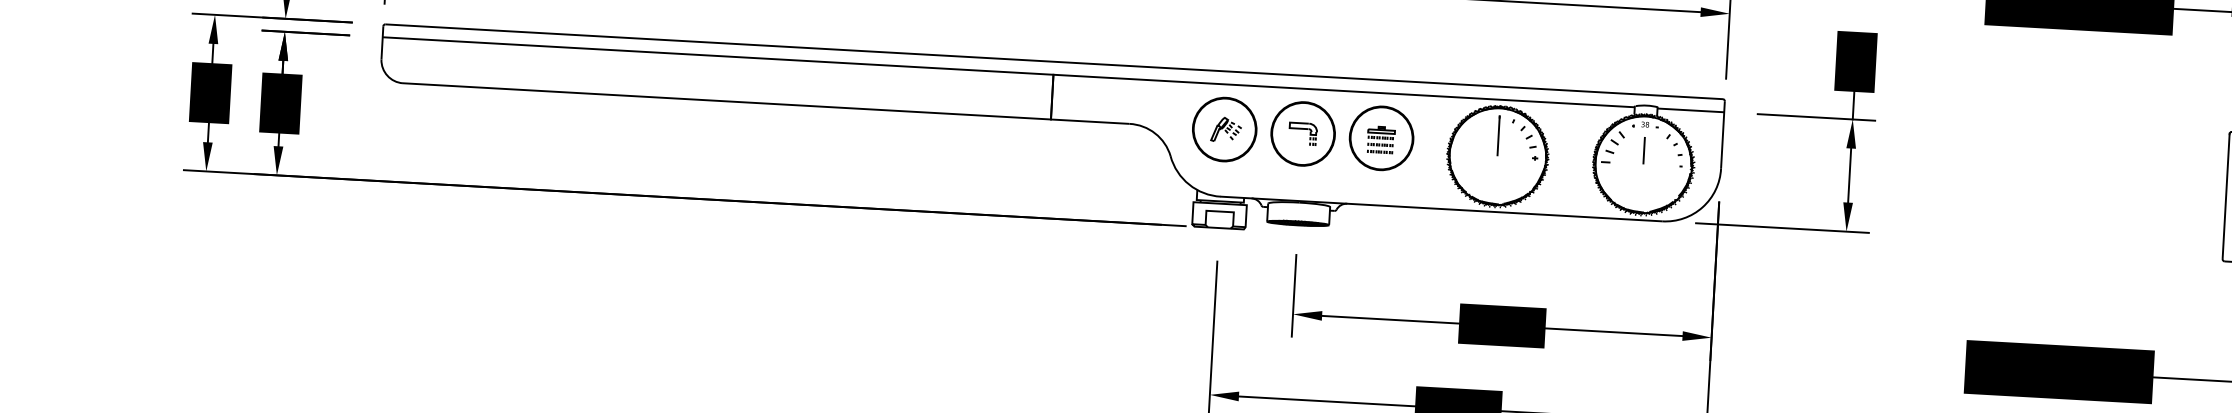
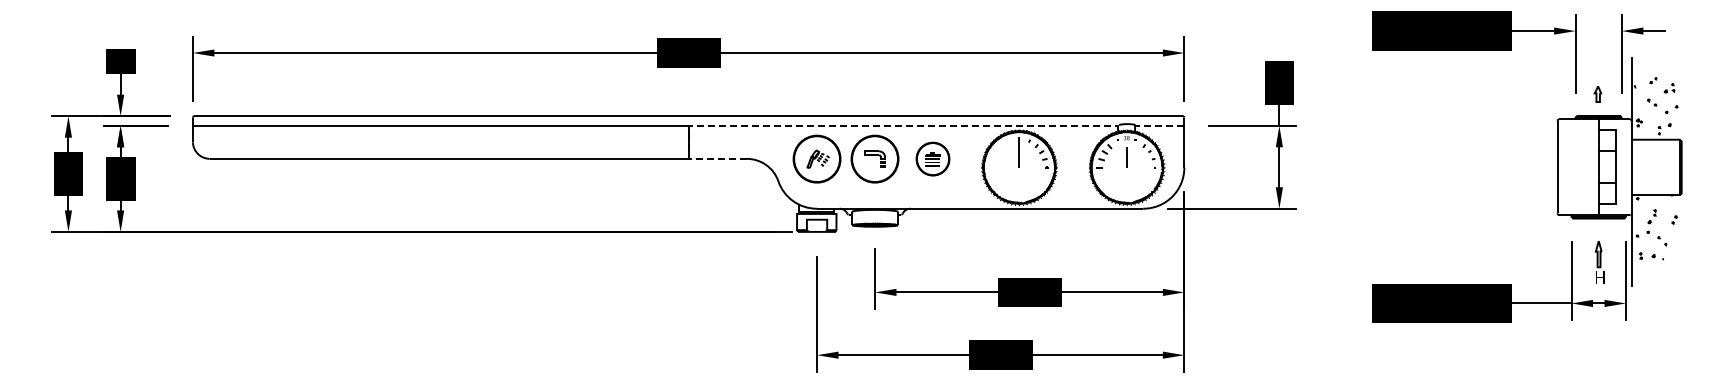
line: (1280, 87) -> (856, 125), solid -> dashed
line: (1690, 109) -> (1159, 125), solid -> dashed
part: (1380, 137) -> (932, 158), size x0.7

